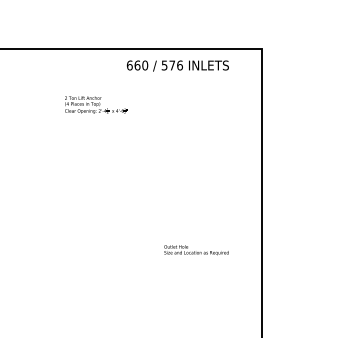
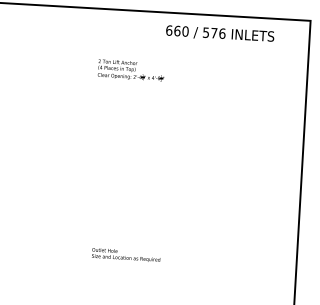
text: (196, 250) -> (126, 255), moved

